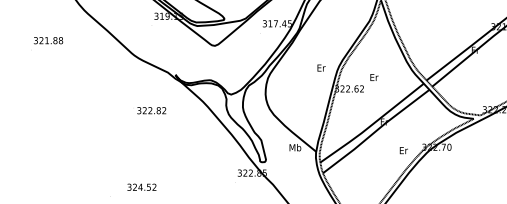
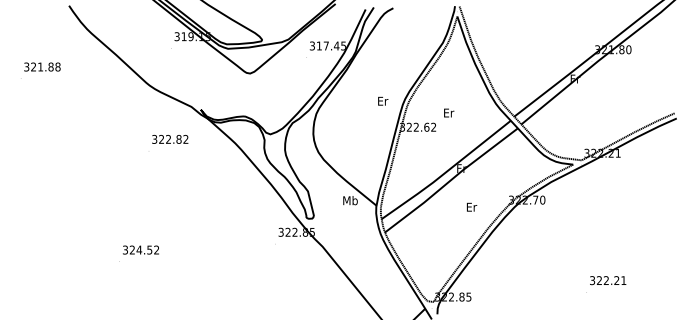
text: (151, 110) -> (170, 139), moved
text: (404, 149) -> (472, 206), moved
text: (141, 186) -> (140, 249), moved

